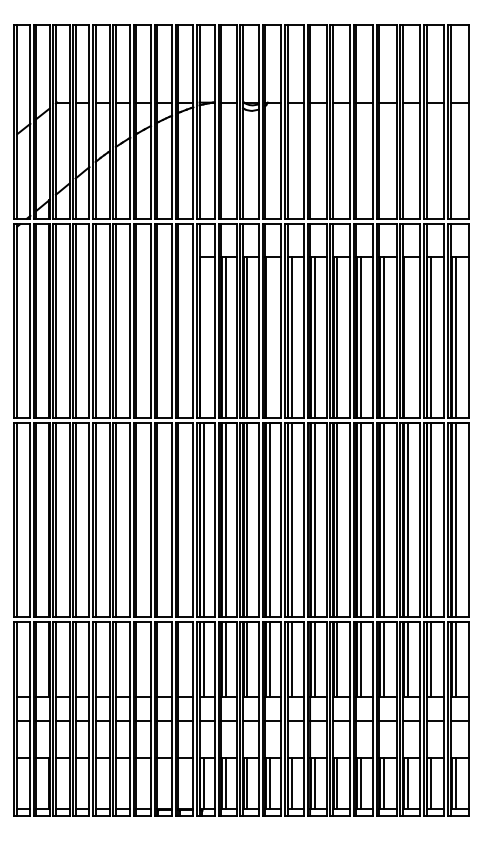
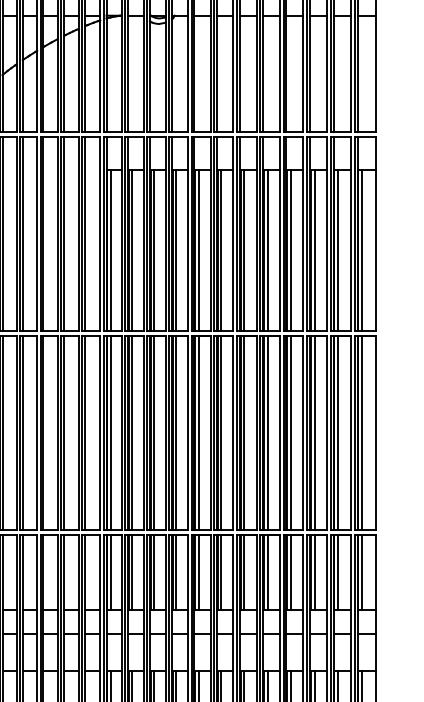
line: (203, 337) -> (110, 250), added
line: (269, 337) -> (176, 250), added
line: (407, 337) -> (314, 250), added

